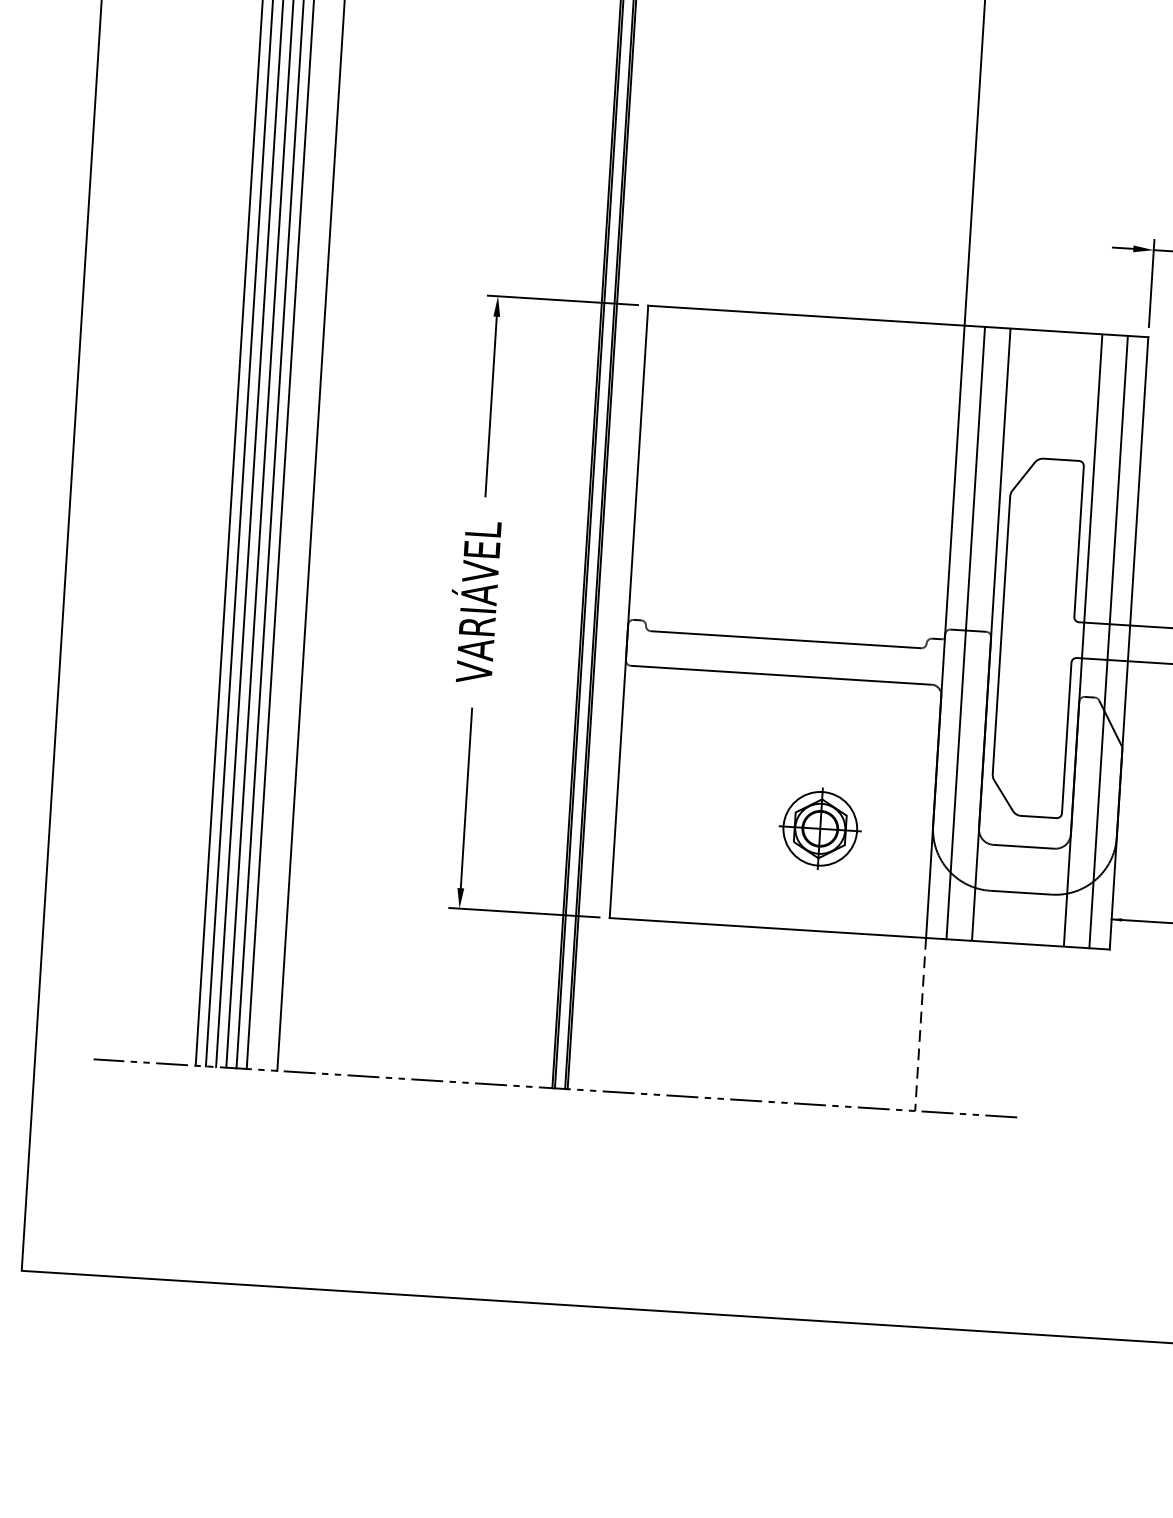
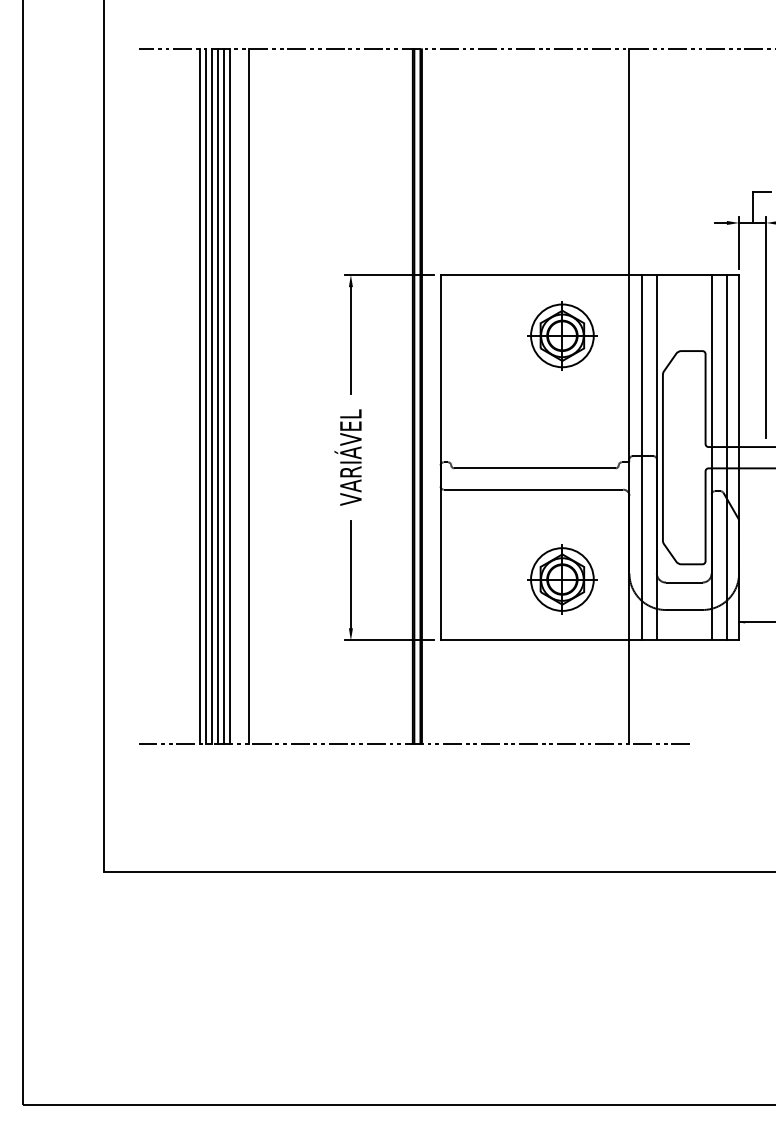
part: (846, 420) -> (562, 335), added
part: (820, 828) -> (562, 579), size x1.43
line: (920, 1025) -> (629, 692), dashed -> solid

